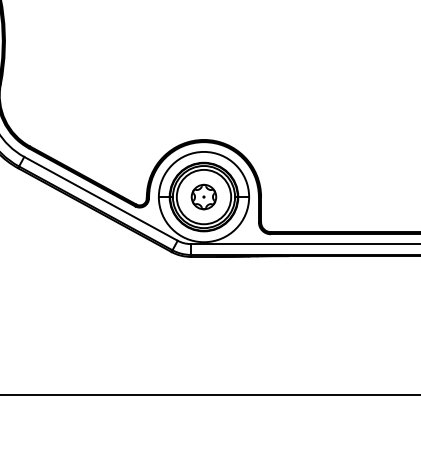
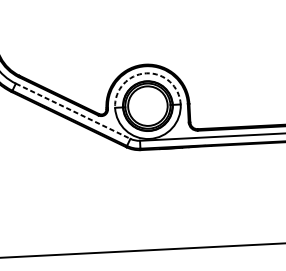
arc: (204, 151) -> (146, 73), solid -> dashed
part: (203, 196) -> (147, 105), removed
line: (101, 199) -> (73, 111), solid -> dashed

